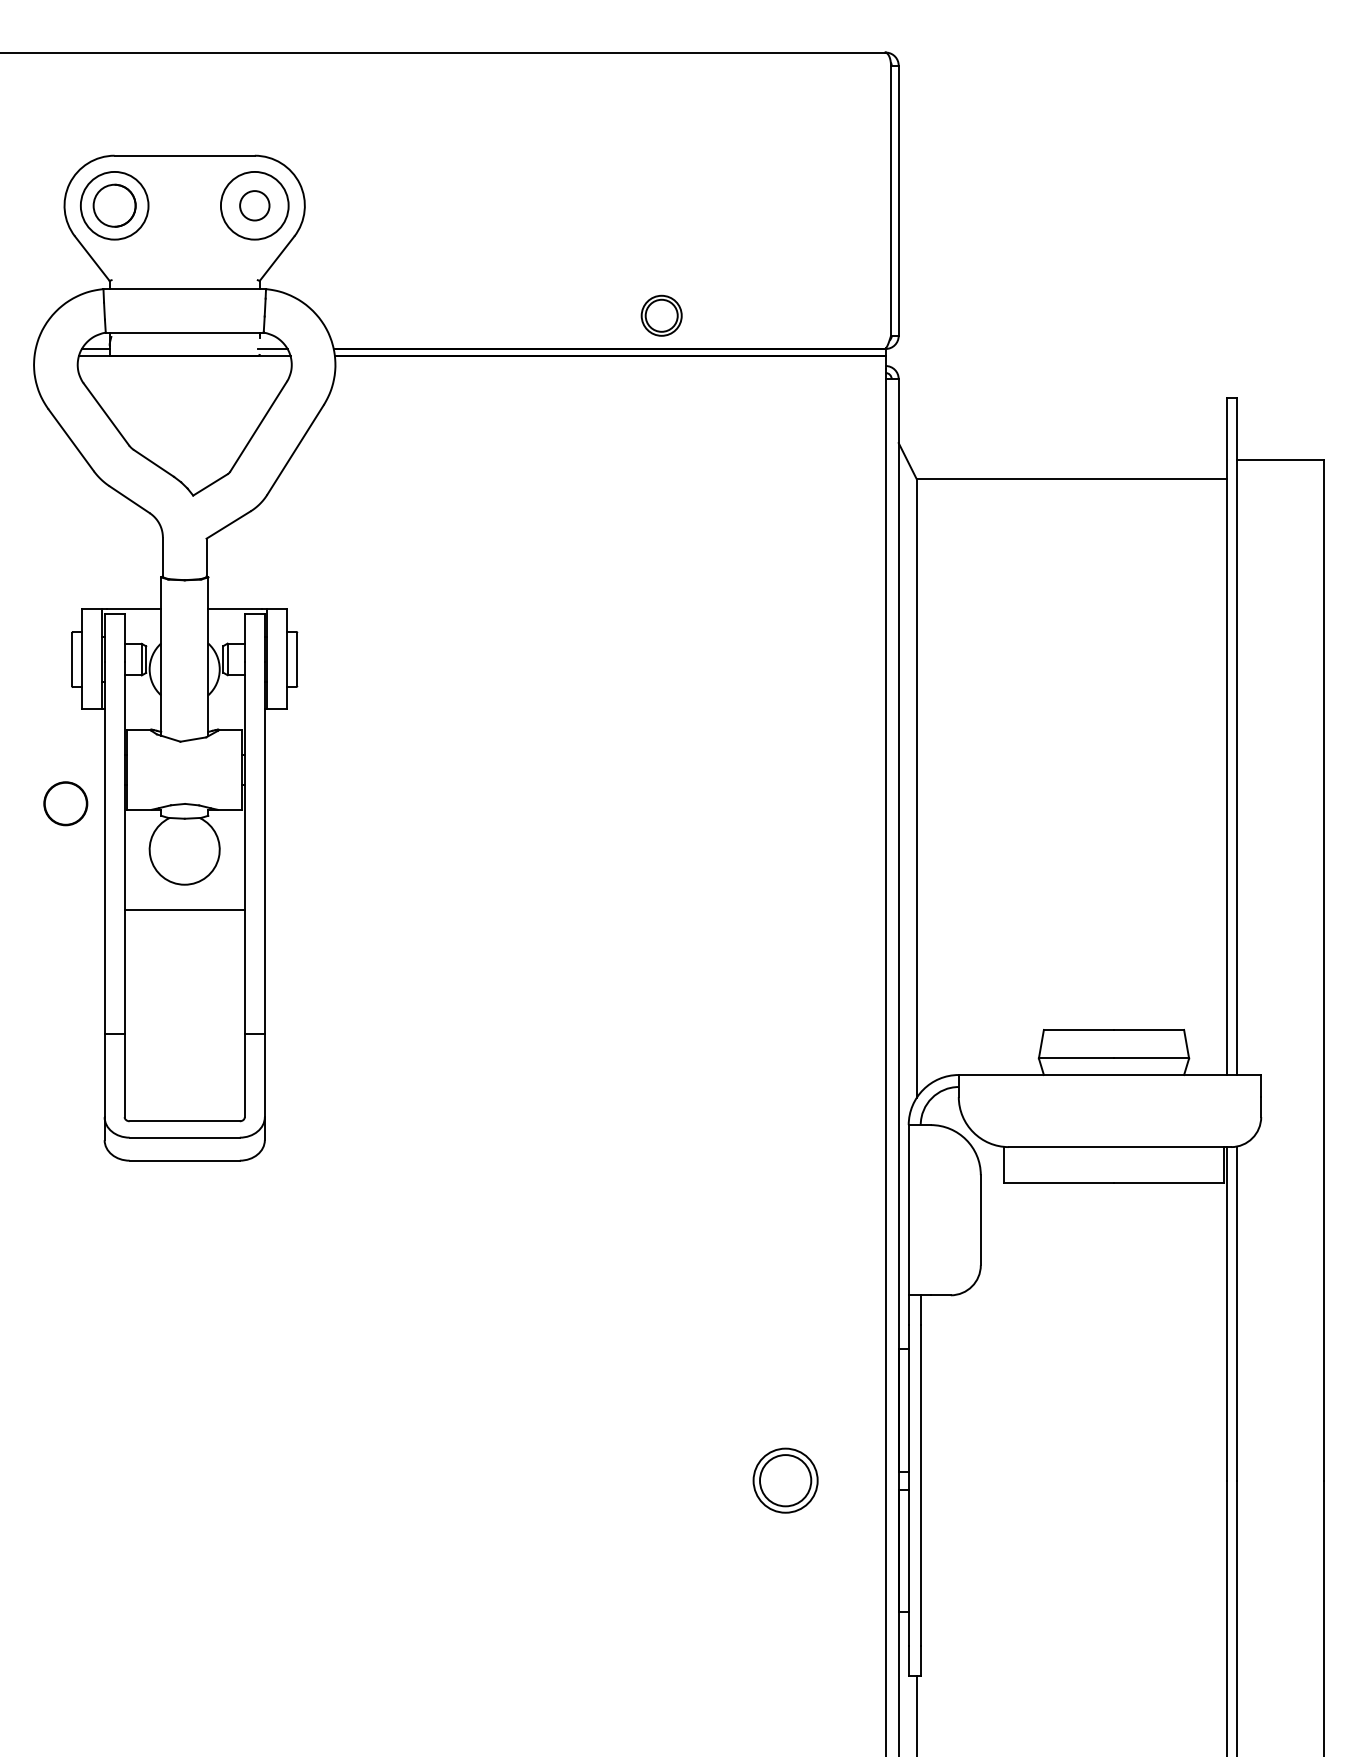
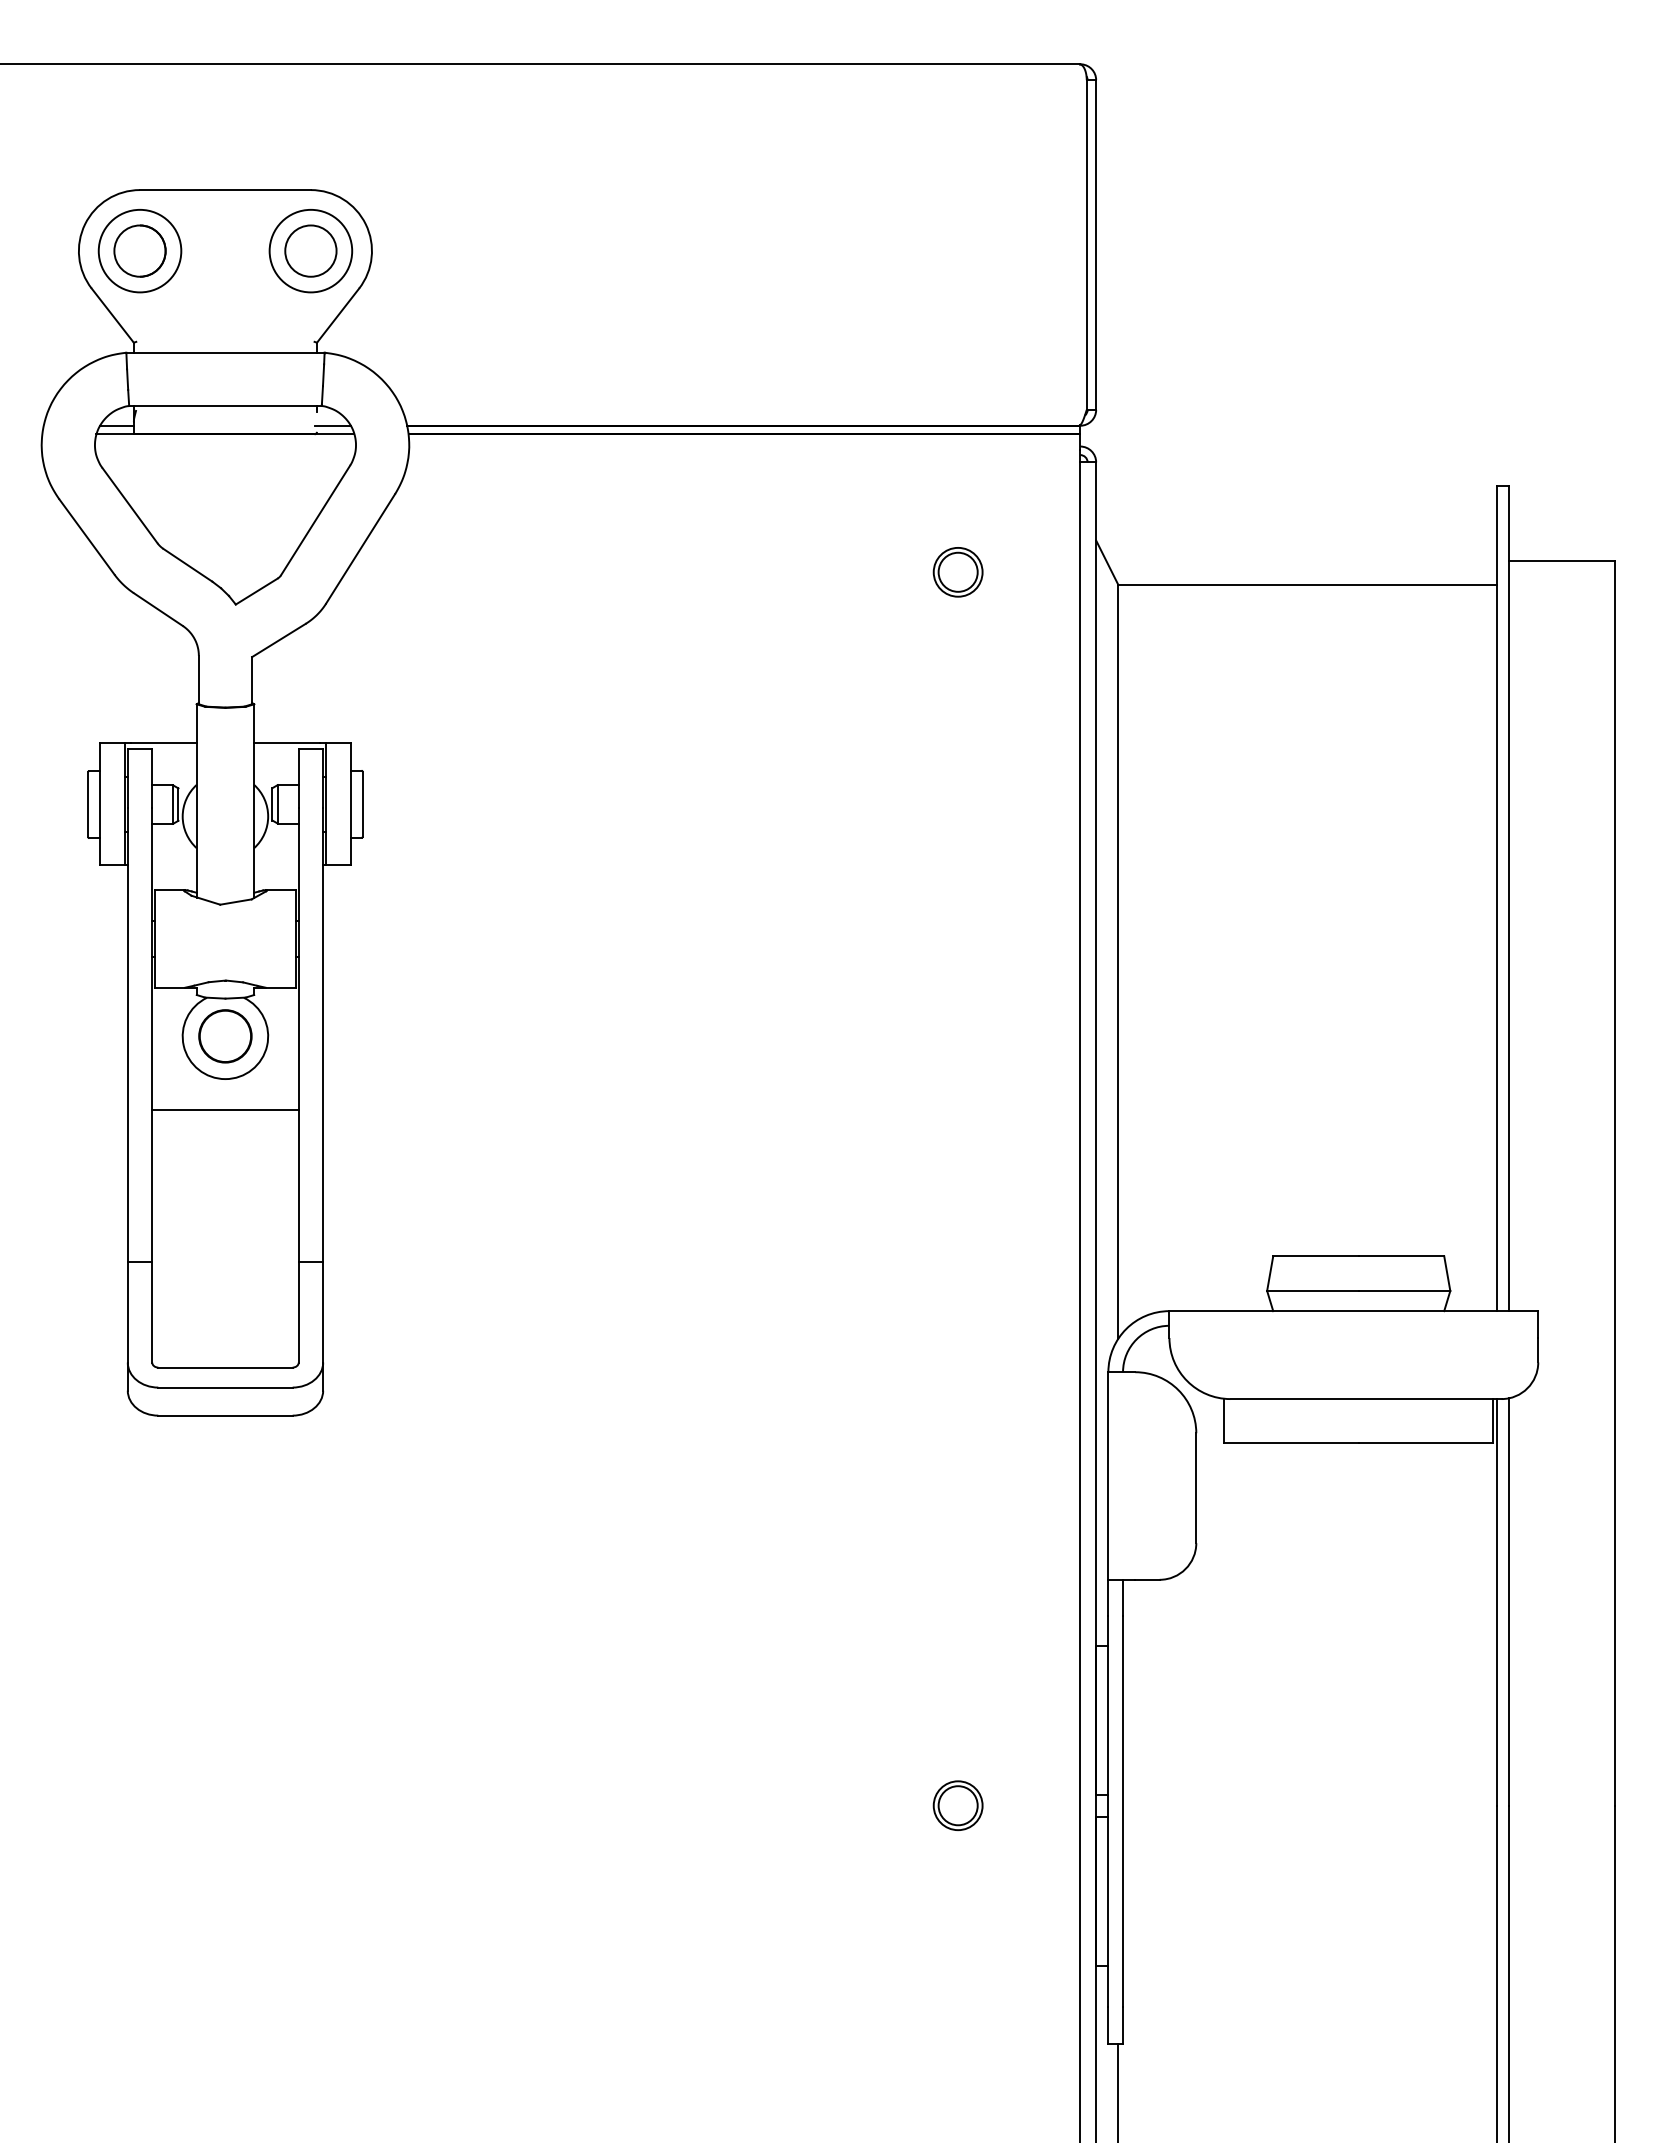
circle: (254, 205) -> (310, 250), size x1.43
part: (661, 315) -> (957, 572), moved
circle: (65, 803) -> (225, 1036), moved
part: (785, 1480) -> (957, 1805), size x0.62

